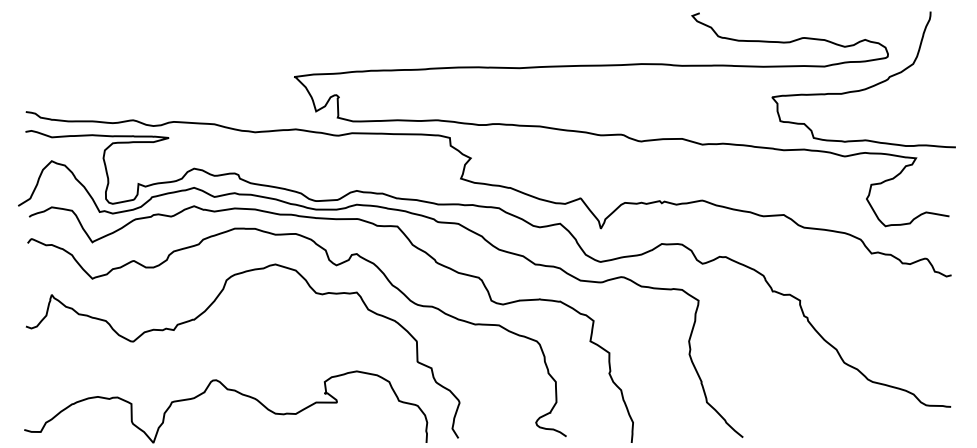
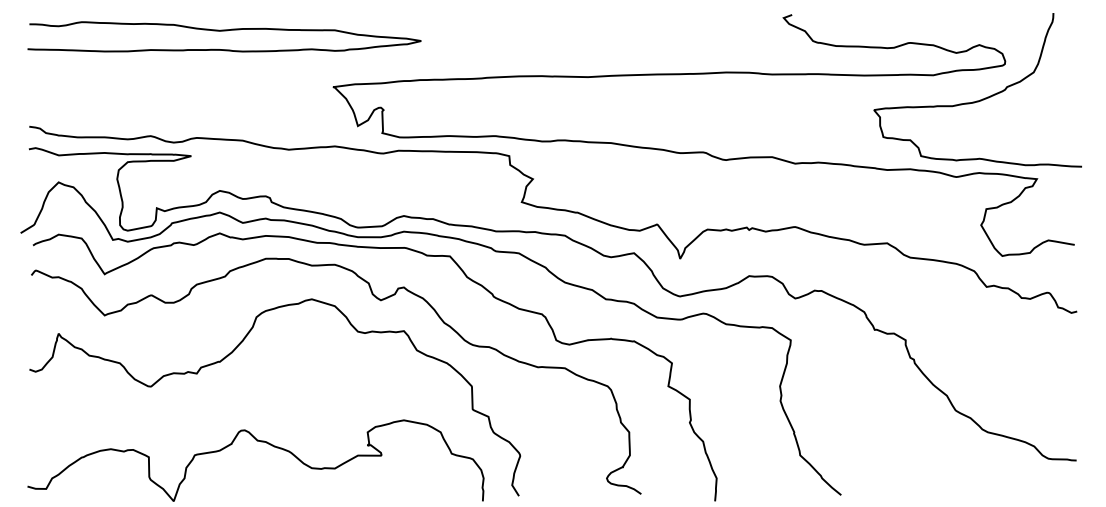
curve: (198, 27) -> (224, 31), added

